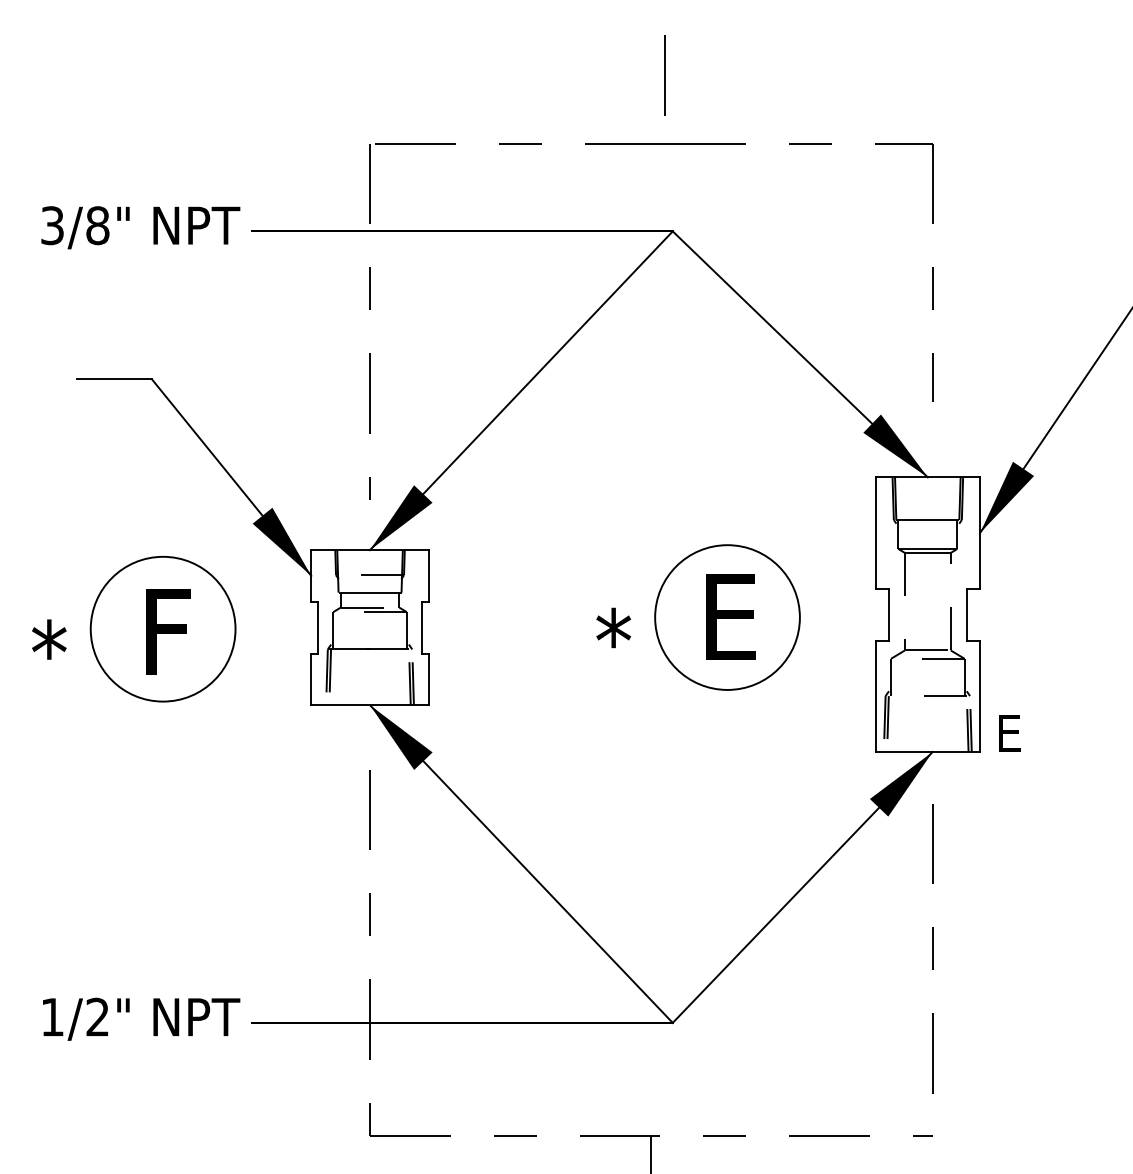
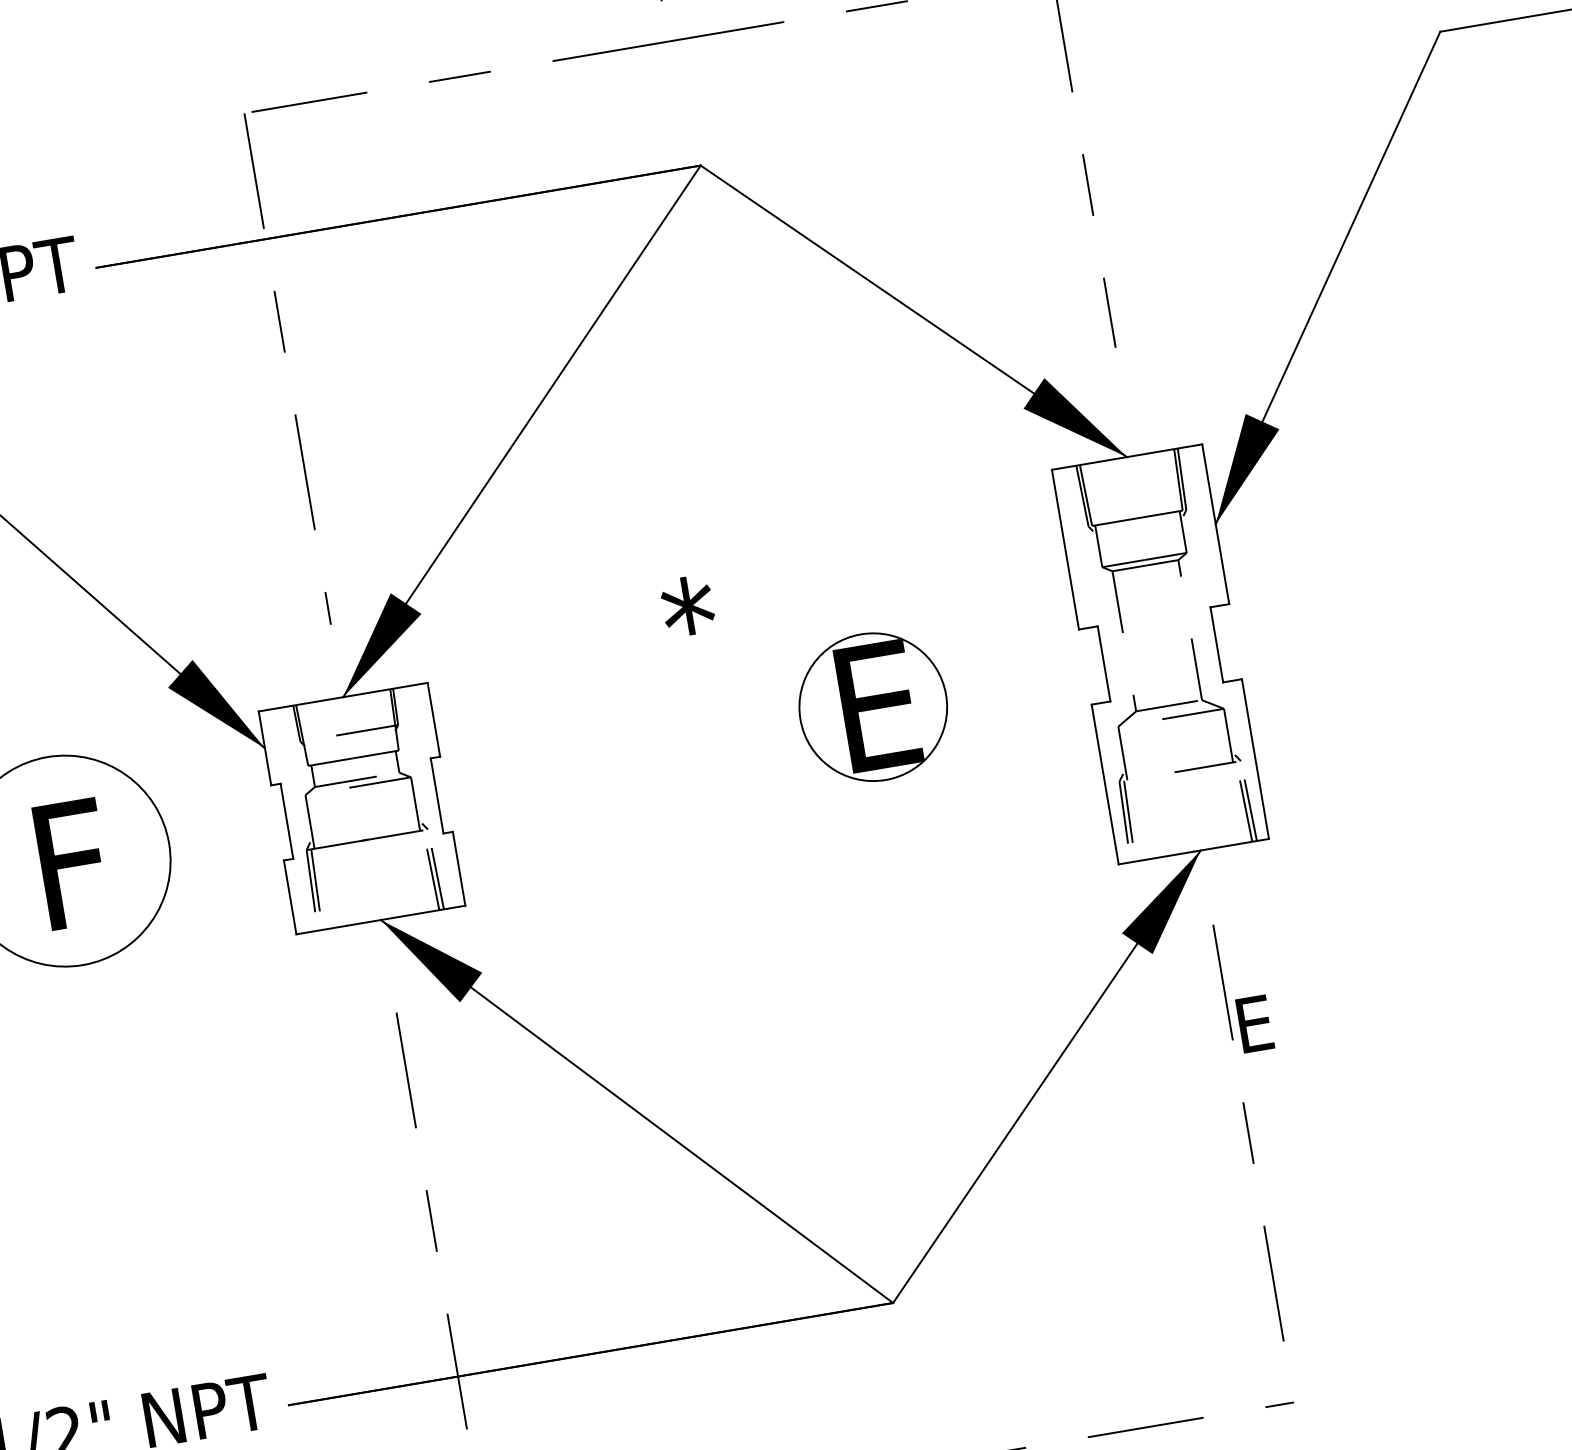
circle: (727, 617) -> (873, 707), size x0.7
text: (613, 627) -> (687, 605), moved
text: (1009, 733) -> (1254, 1023), moved

